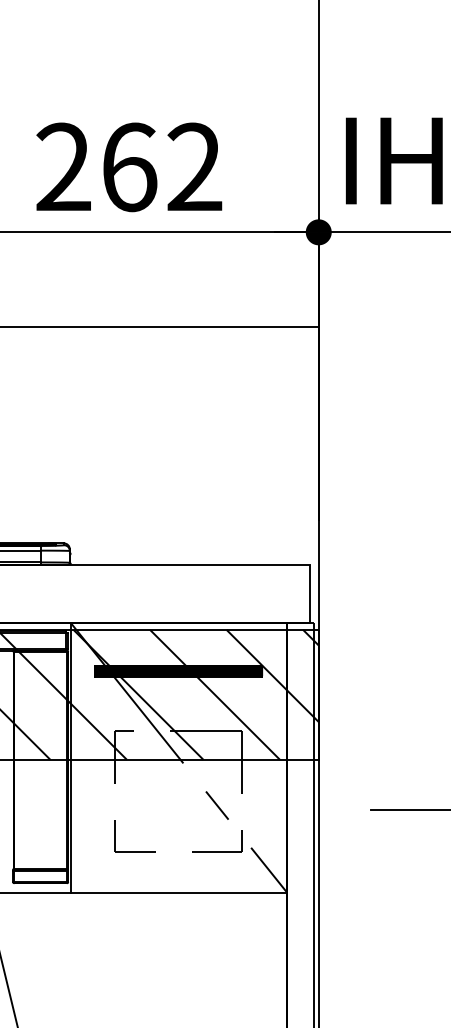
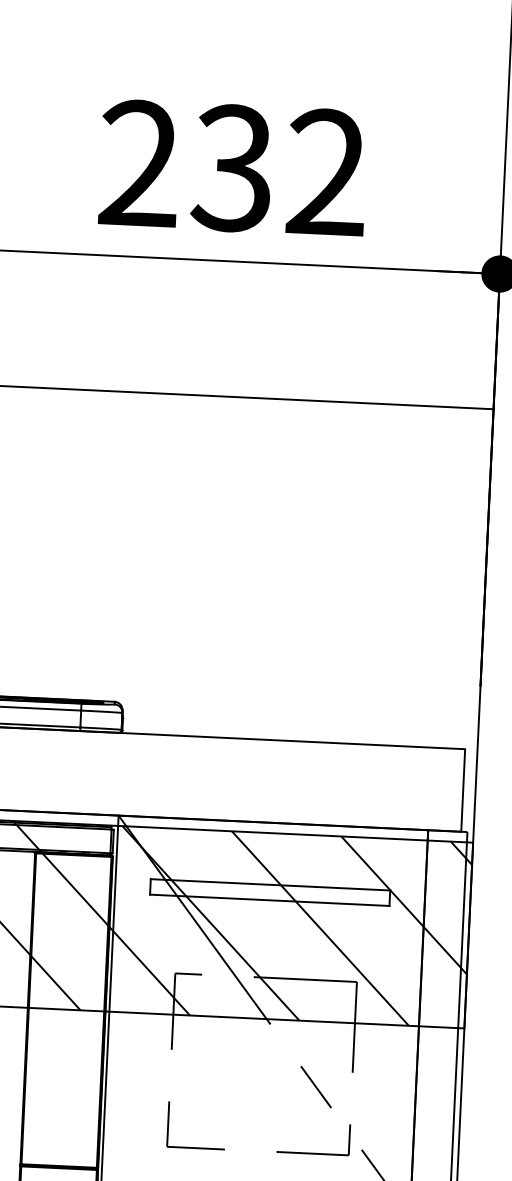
text: (128, 167) -> (232, 168), 262 -> 232
hatch: (178, 670) -> (269, 891), removed

